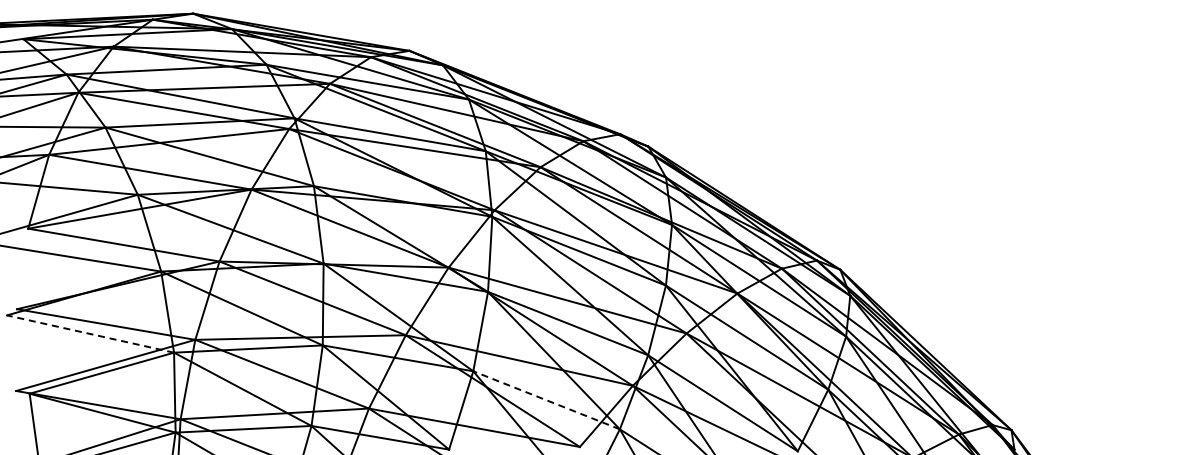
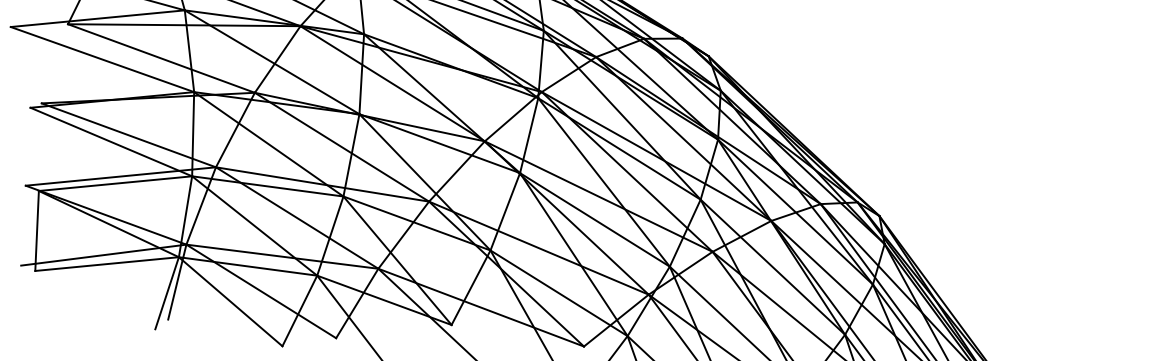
line: (90, 334) -> (111, 142), dashed -> solid
line: (546, 400) -> (558, 293), dashed -> solid

